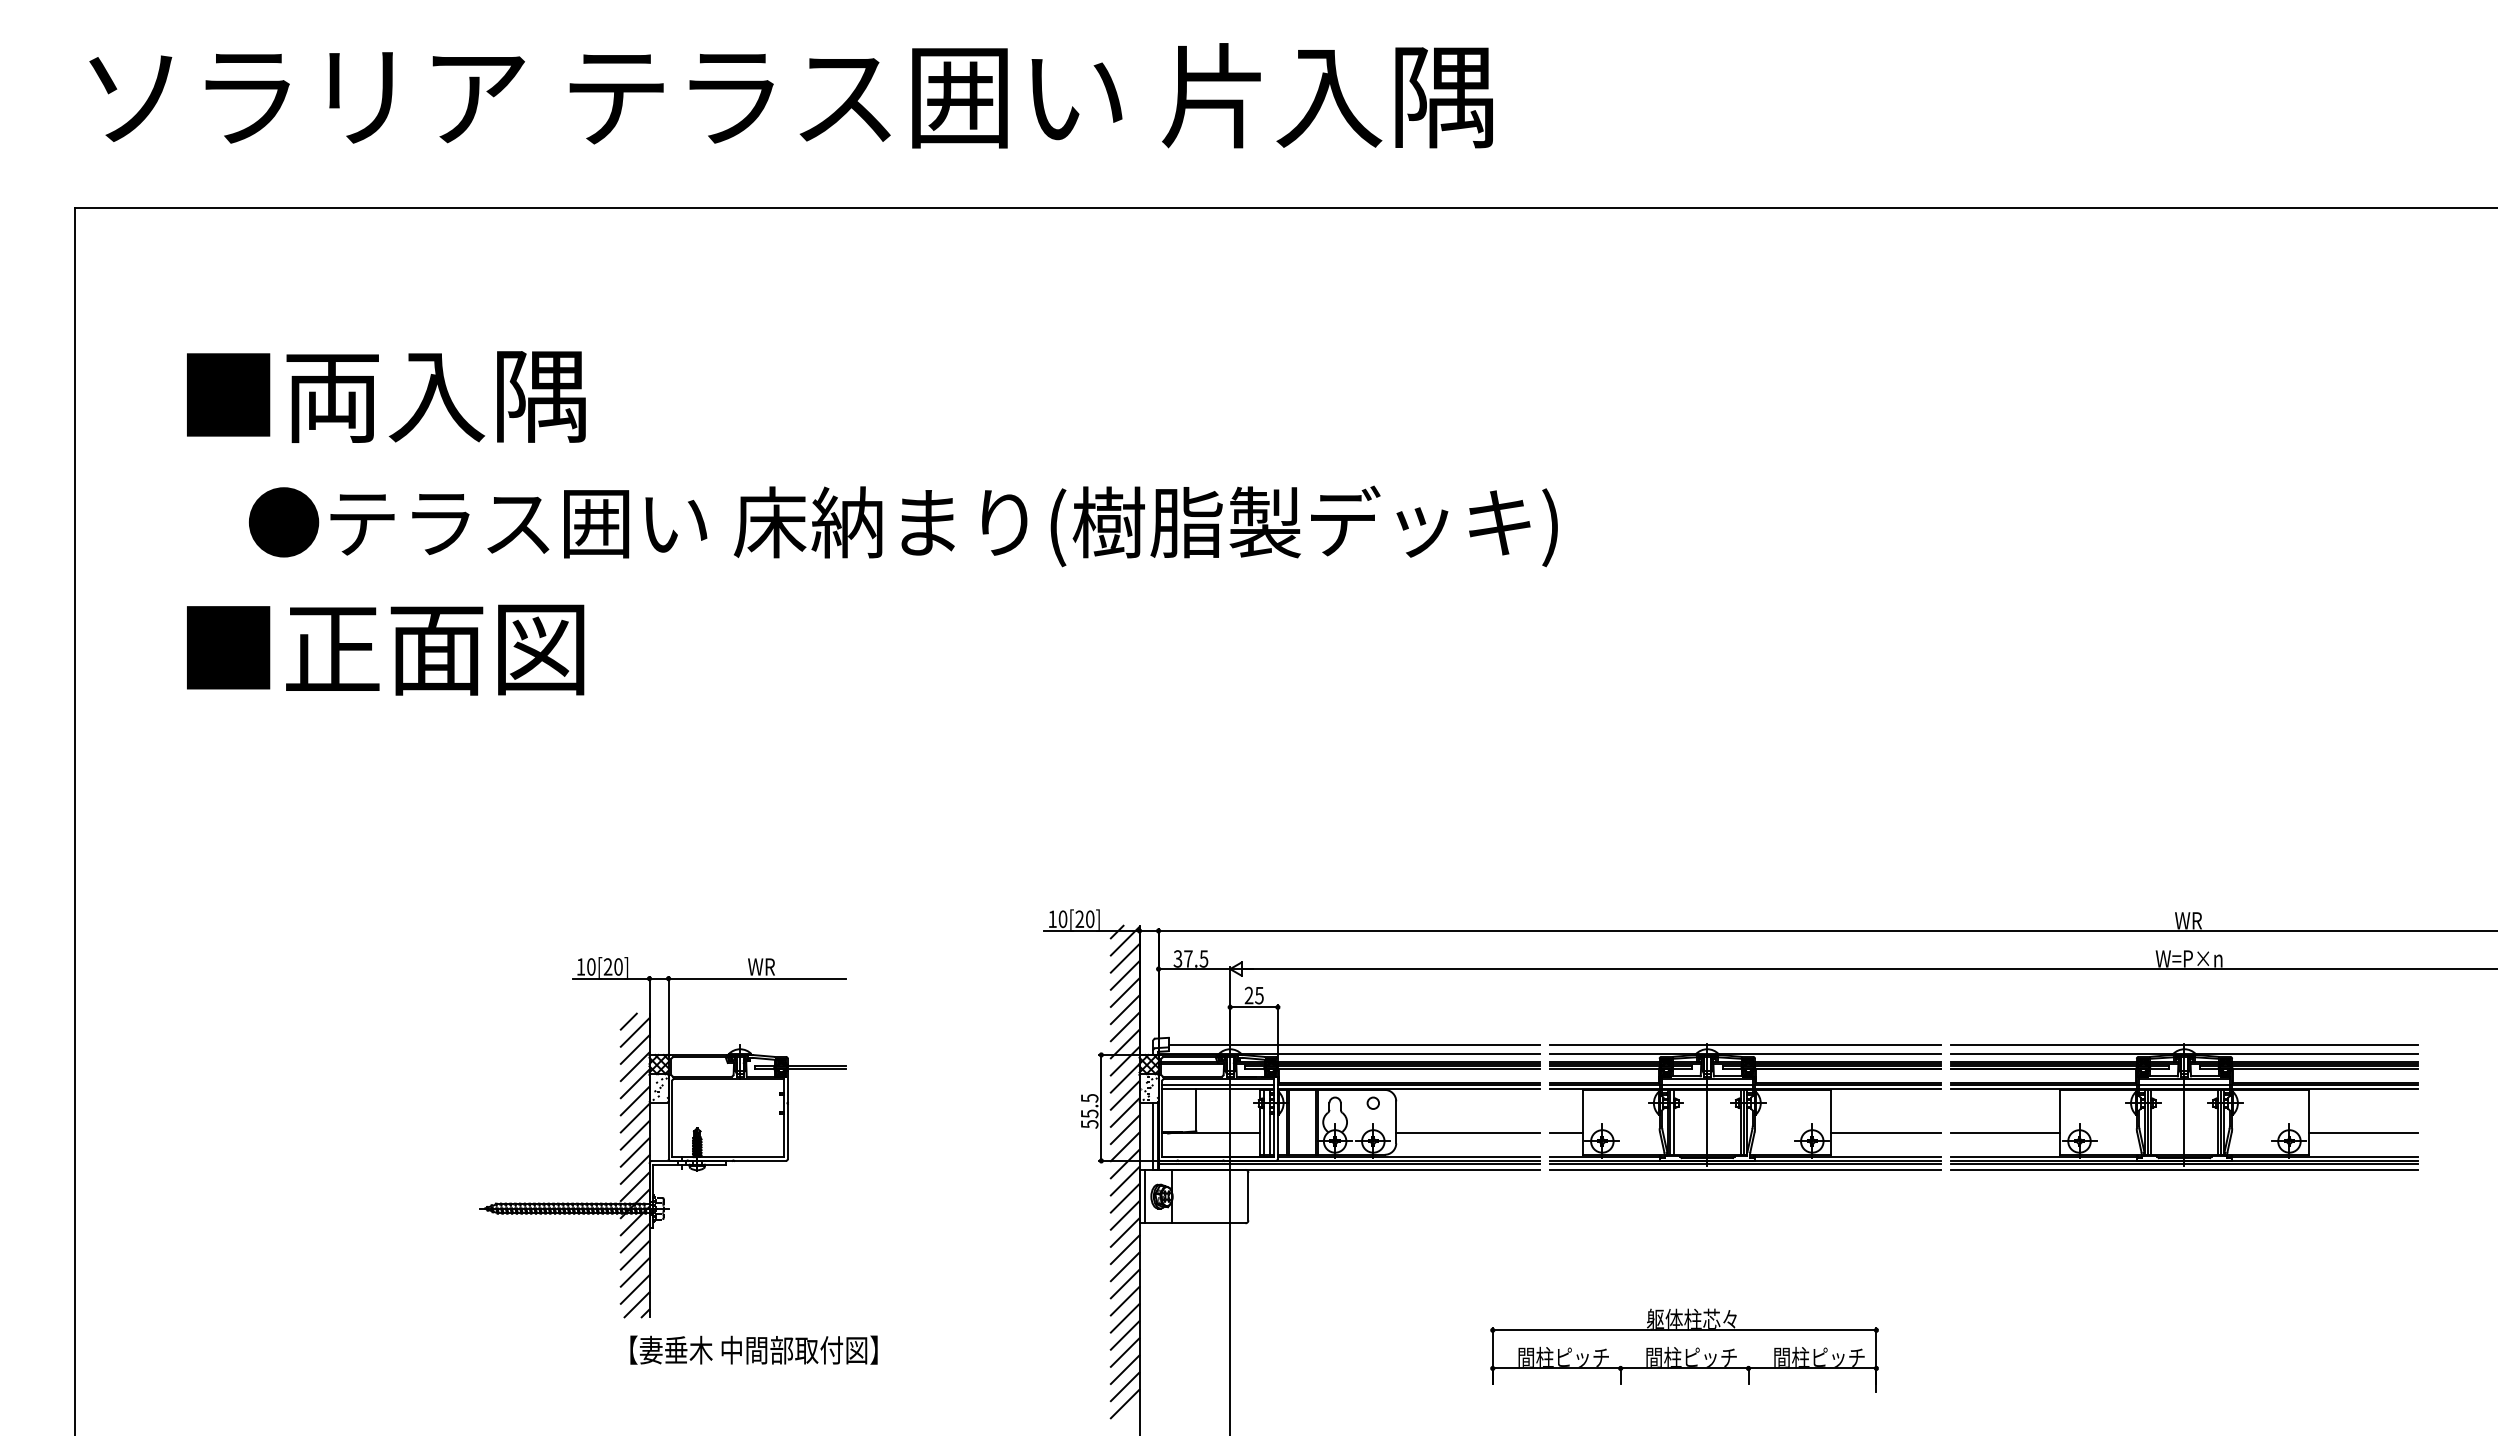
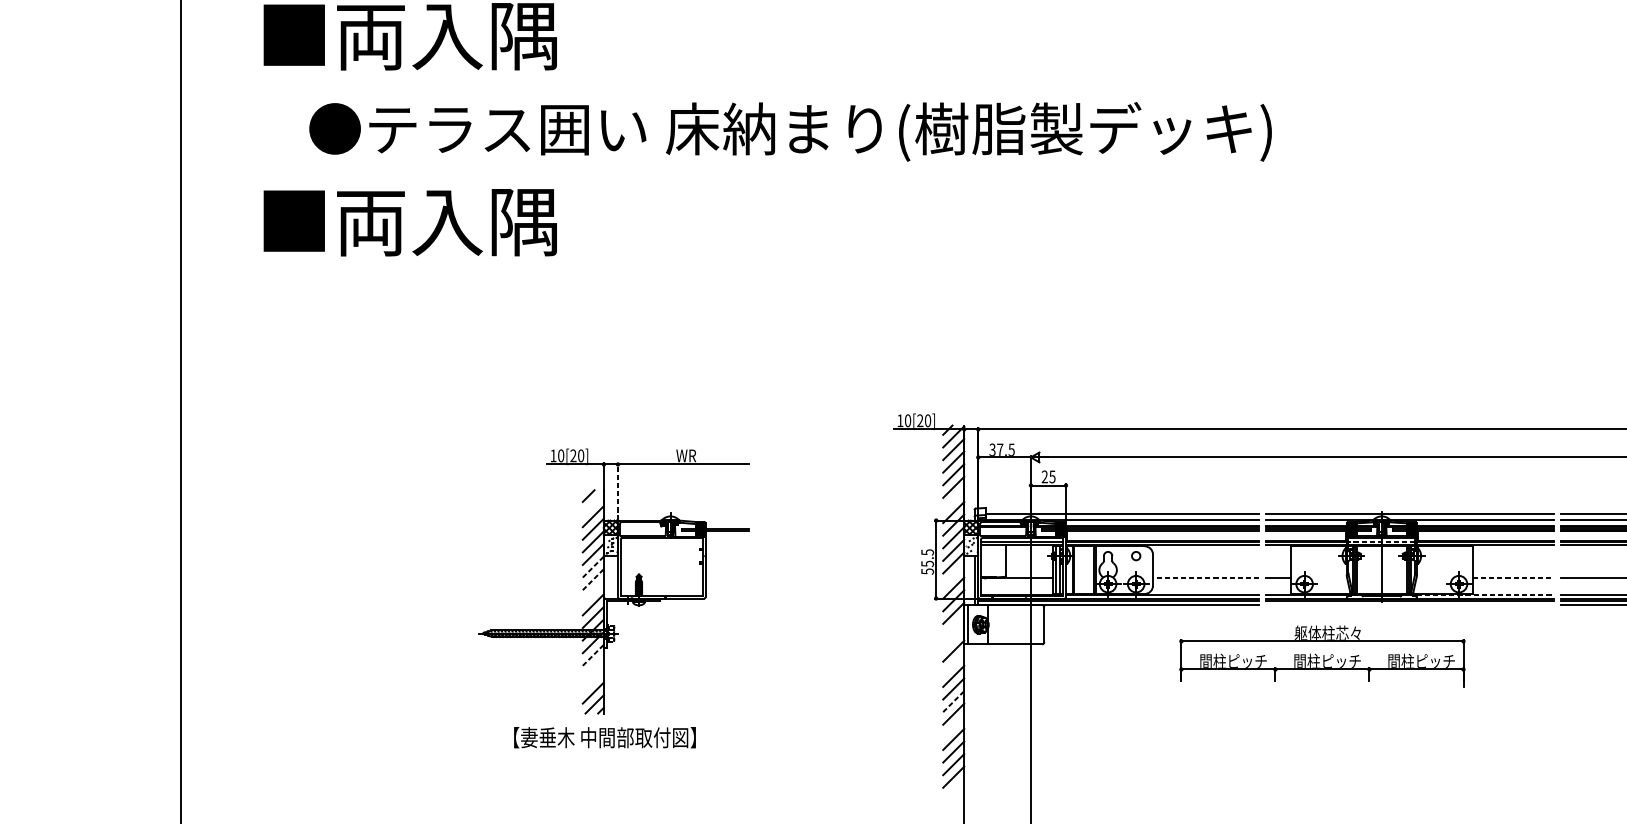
text: (435, 649) -> (446, 222), ■正面図 -> ■両入隅
line: (668, 1015) -> (617, 491), solid -> dashed
line: (1124, 1026) -> (953, 499), removed
line: (634, 1032) -> (592, 504), removed
line: (1706, 1084) -> (1381, 542), solid -> dashed
line: (635, 1117) -> (593, 566), solid -> dashed
line: (1124, 1129) -> (953, 575), removed
line: (1467, 1133) -> (1205, 578), solid -> dashed
line: (1886, 1133) -> (1513, 578), solid -> dashed
line: (635, 1134) -> (593, 579), solid -> dashed
line: (634, 1152) -> (592, 592), removed
line: (1848, 1156) -> (1485, 595), solid -> dashed
line: (1745, 1169) -> (1409, 604), removed
line: (1124, 1197) -> (953, 625), removed
line: (1124, 1215) -> (953, 638), removed
line: (635, 1237) -> (593, 654), solid -> dashed
line: (1124, 1249) -> (953, 663), removed
line: (634, 1254) -> (592, 667), removed
line: (634, 1272) -> (592, 680), removed
line: (1125, 1300) -> (953, 701), solid -> dashed
line: (1124, 1335) -> (953, 726), removed
text: (753, 1349) -> (604, 737), moved
part: (1684, 1350) -> (1322, 656), moved

